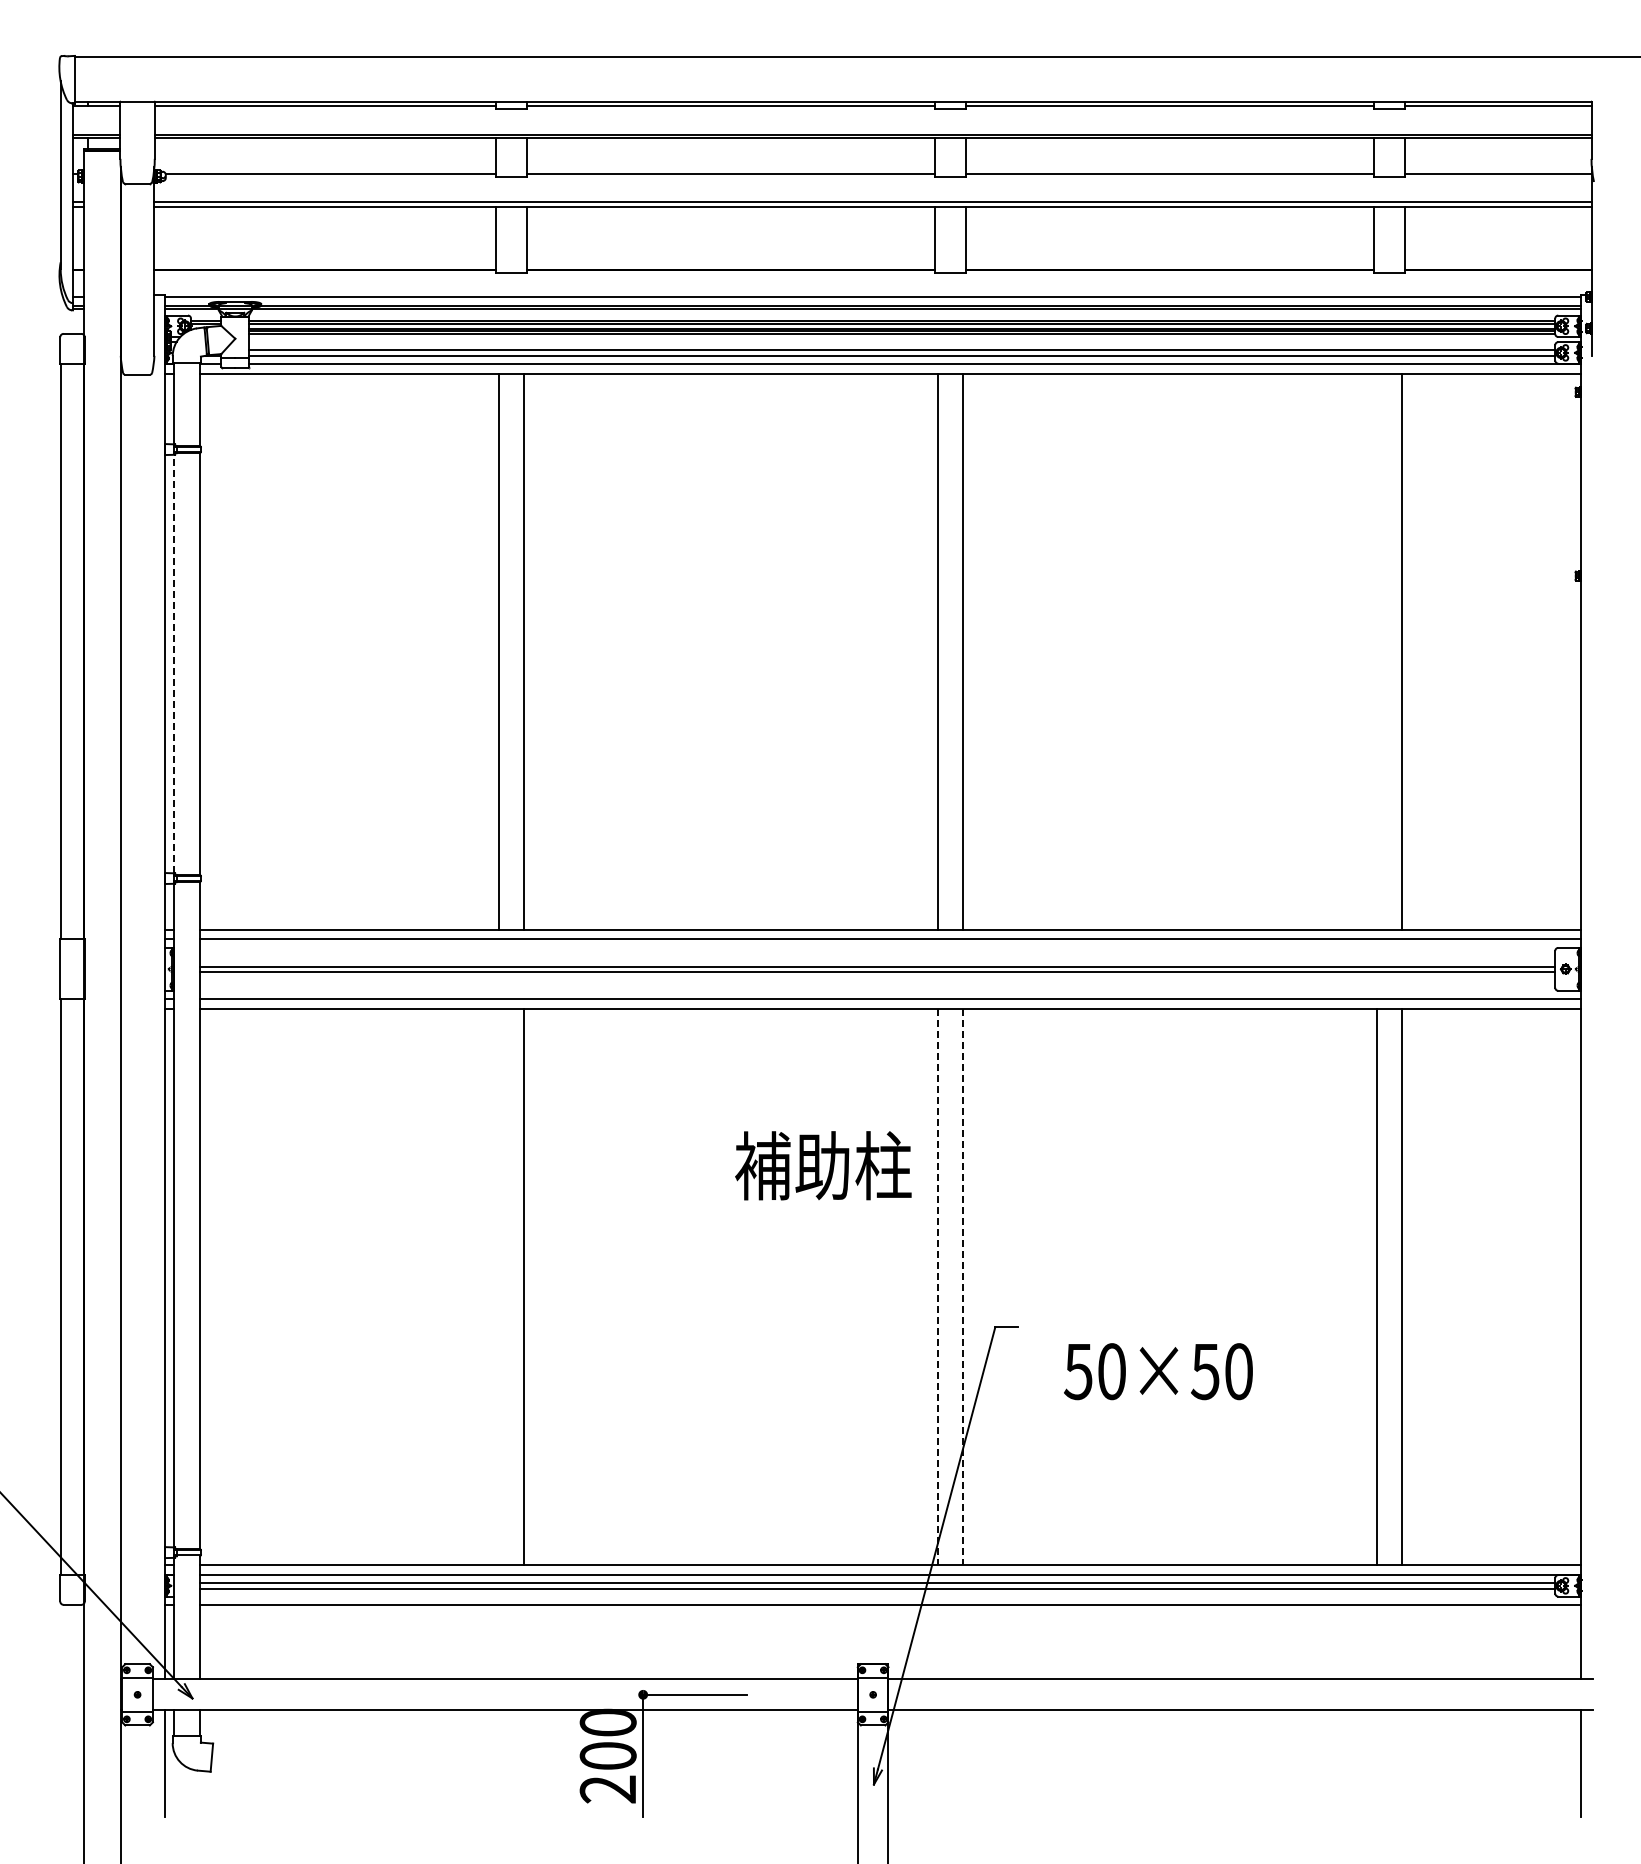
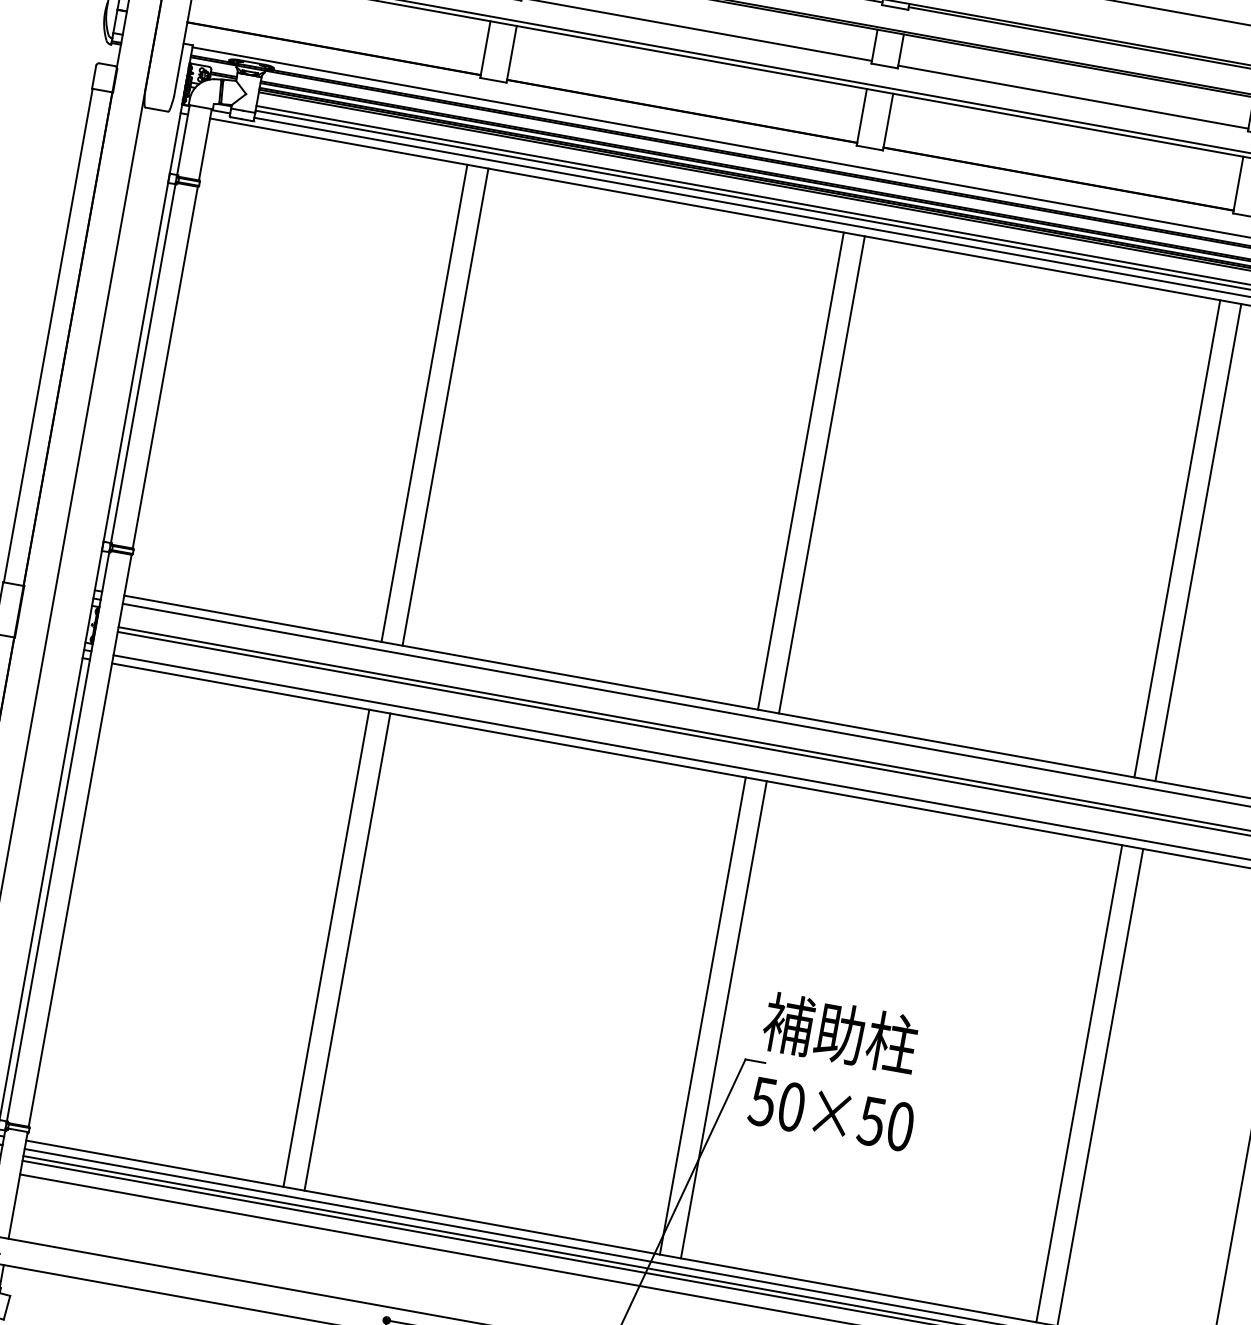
line: (1377, 651) -> (1177, 538), added
line: (173, 663) -> (142, 363), dashed -> solid
text: (823, 1165) -> (840, 1033), moved
line: (499, 1286) -> (326, 947), added
line: (938, 1287) -> (702, 1016), dashed -> solid
line: (962, 1287) -> (723, 1020), dashed -> solid
text: (1158, 1371) -> (831, 1114), moved

